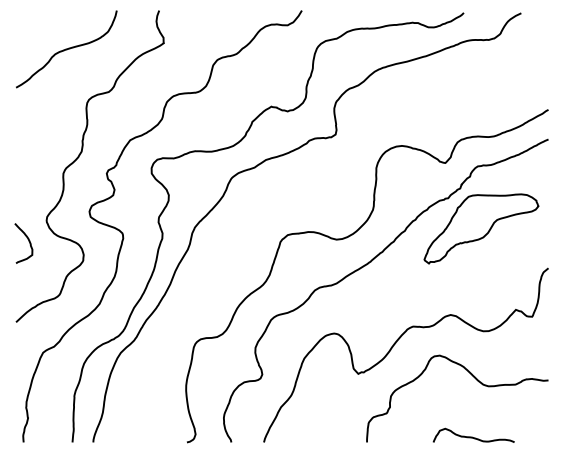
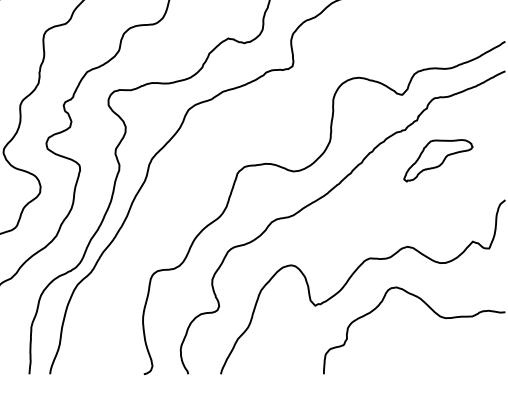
part: (481, 228) -> (438, 160), size x0.6
curve: (472, 436) -> (429, 368), removed

